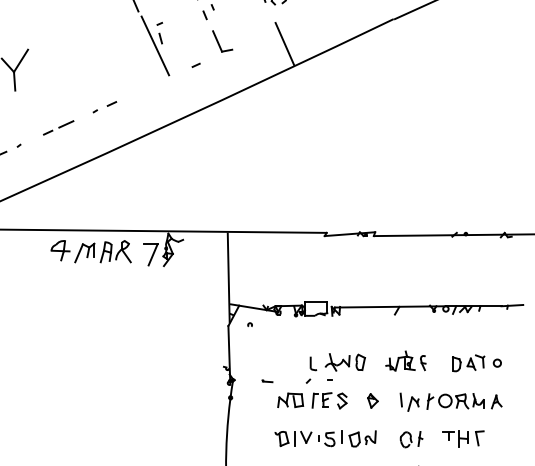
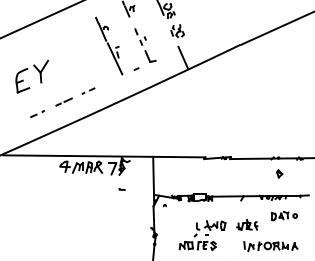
part: (475, 362) -> (283, 215), moved
part: (266, 381) -> (121, 189), moved
part: (372, 400) -> (279, 173), moved

